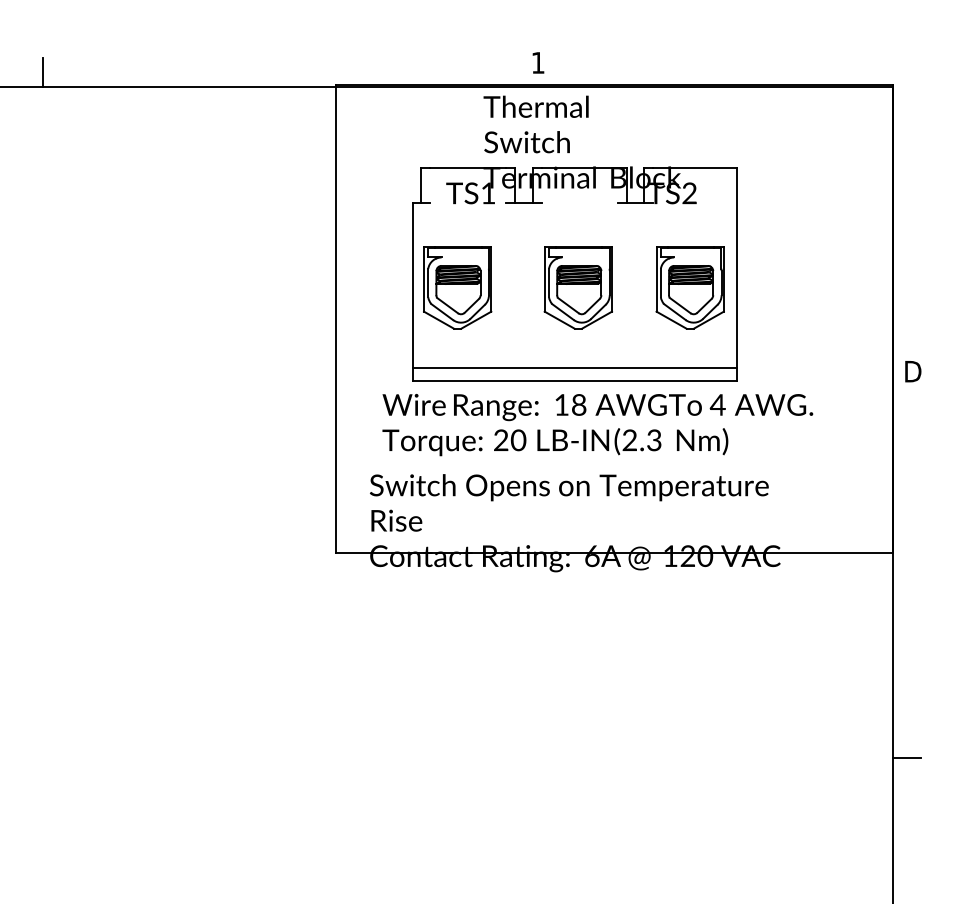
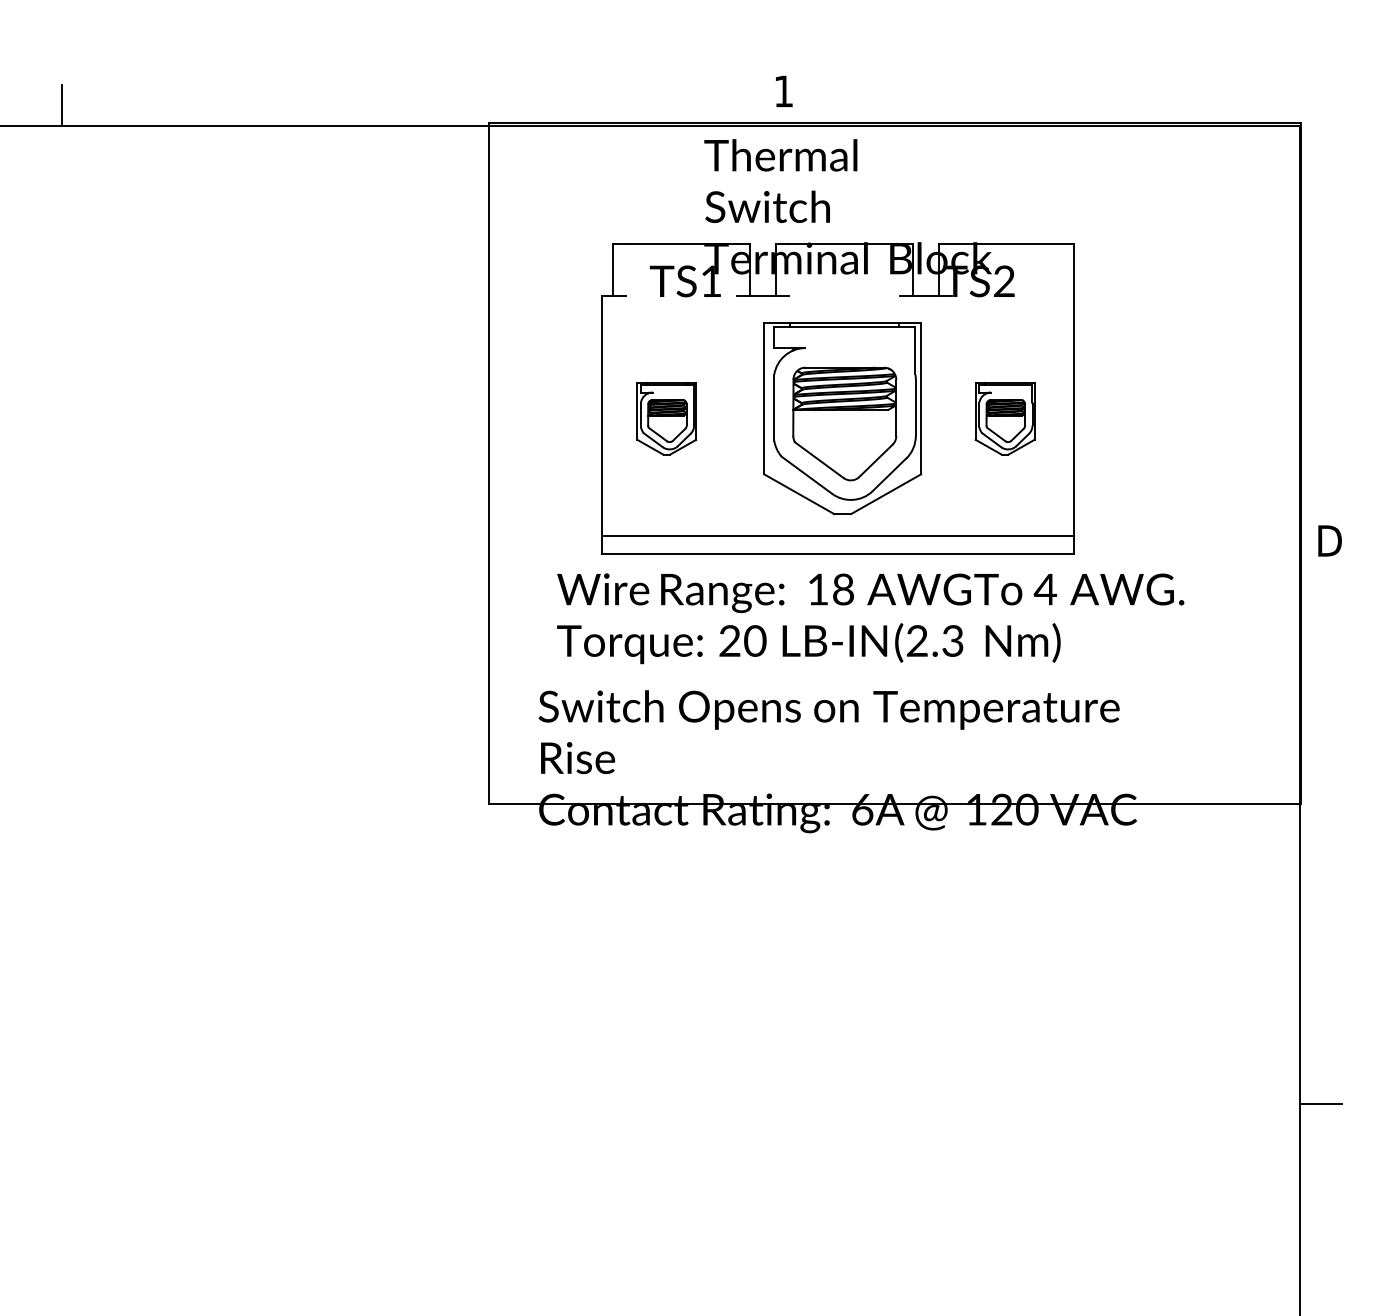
part: (457, 287) -> (666, 418), size x0.6
part: (577, 287) -> (841, 418), size x1.6
part: (689, 287) -> (1004, 418), size x0.6

